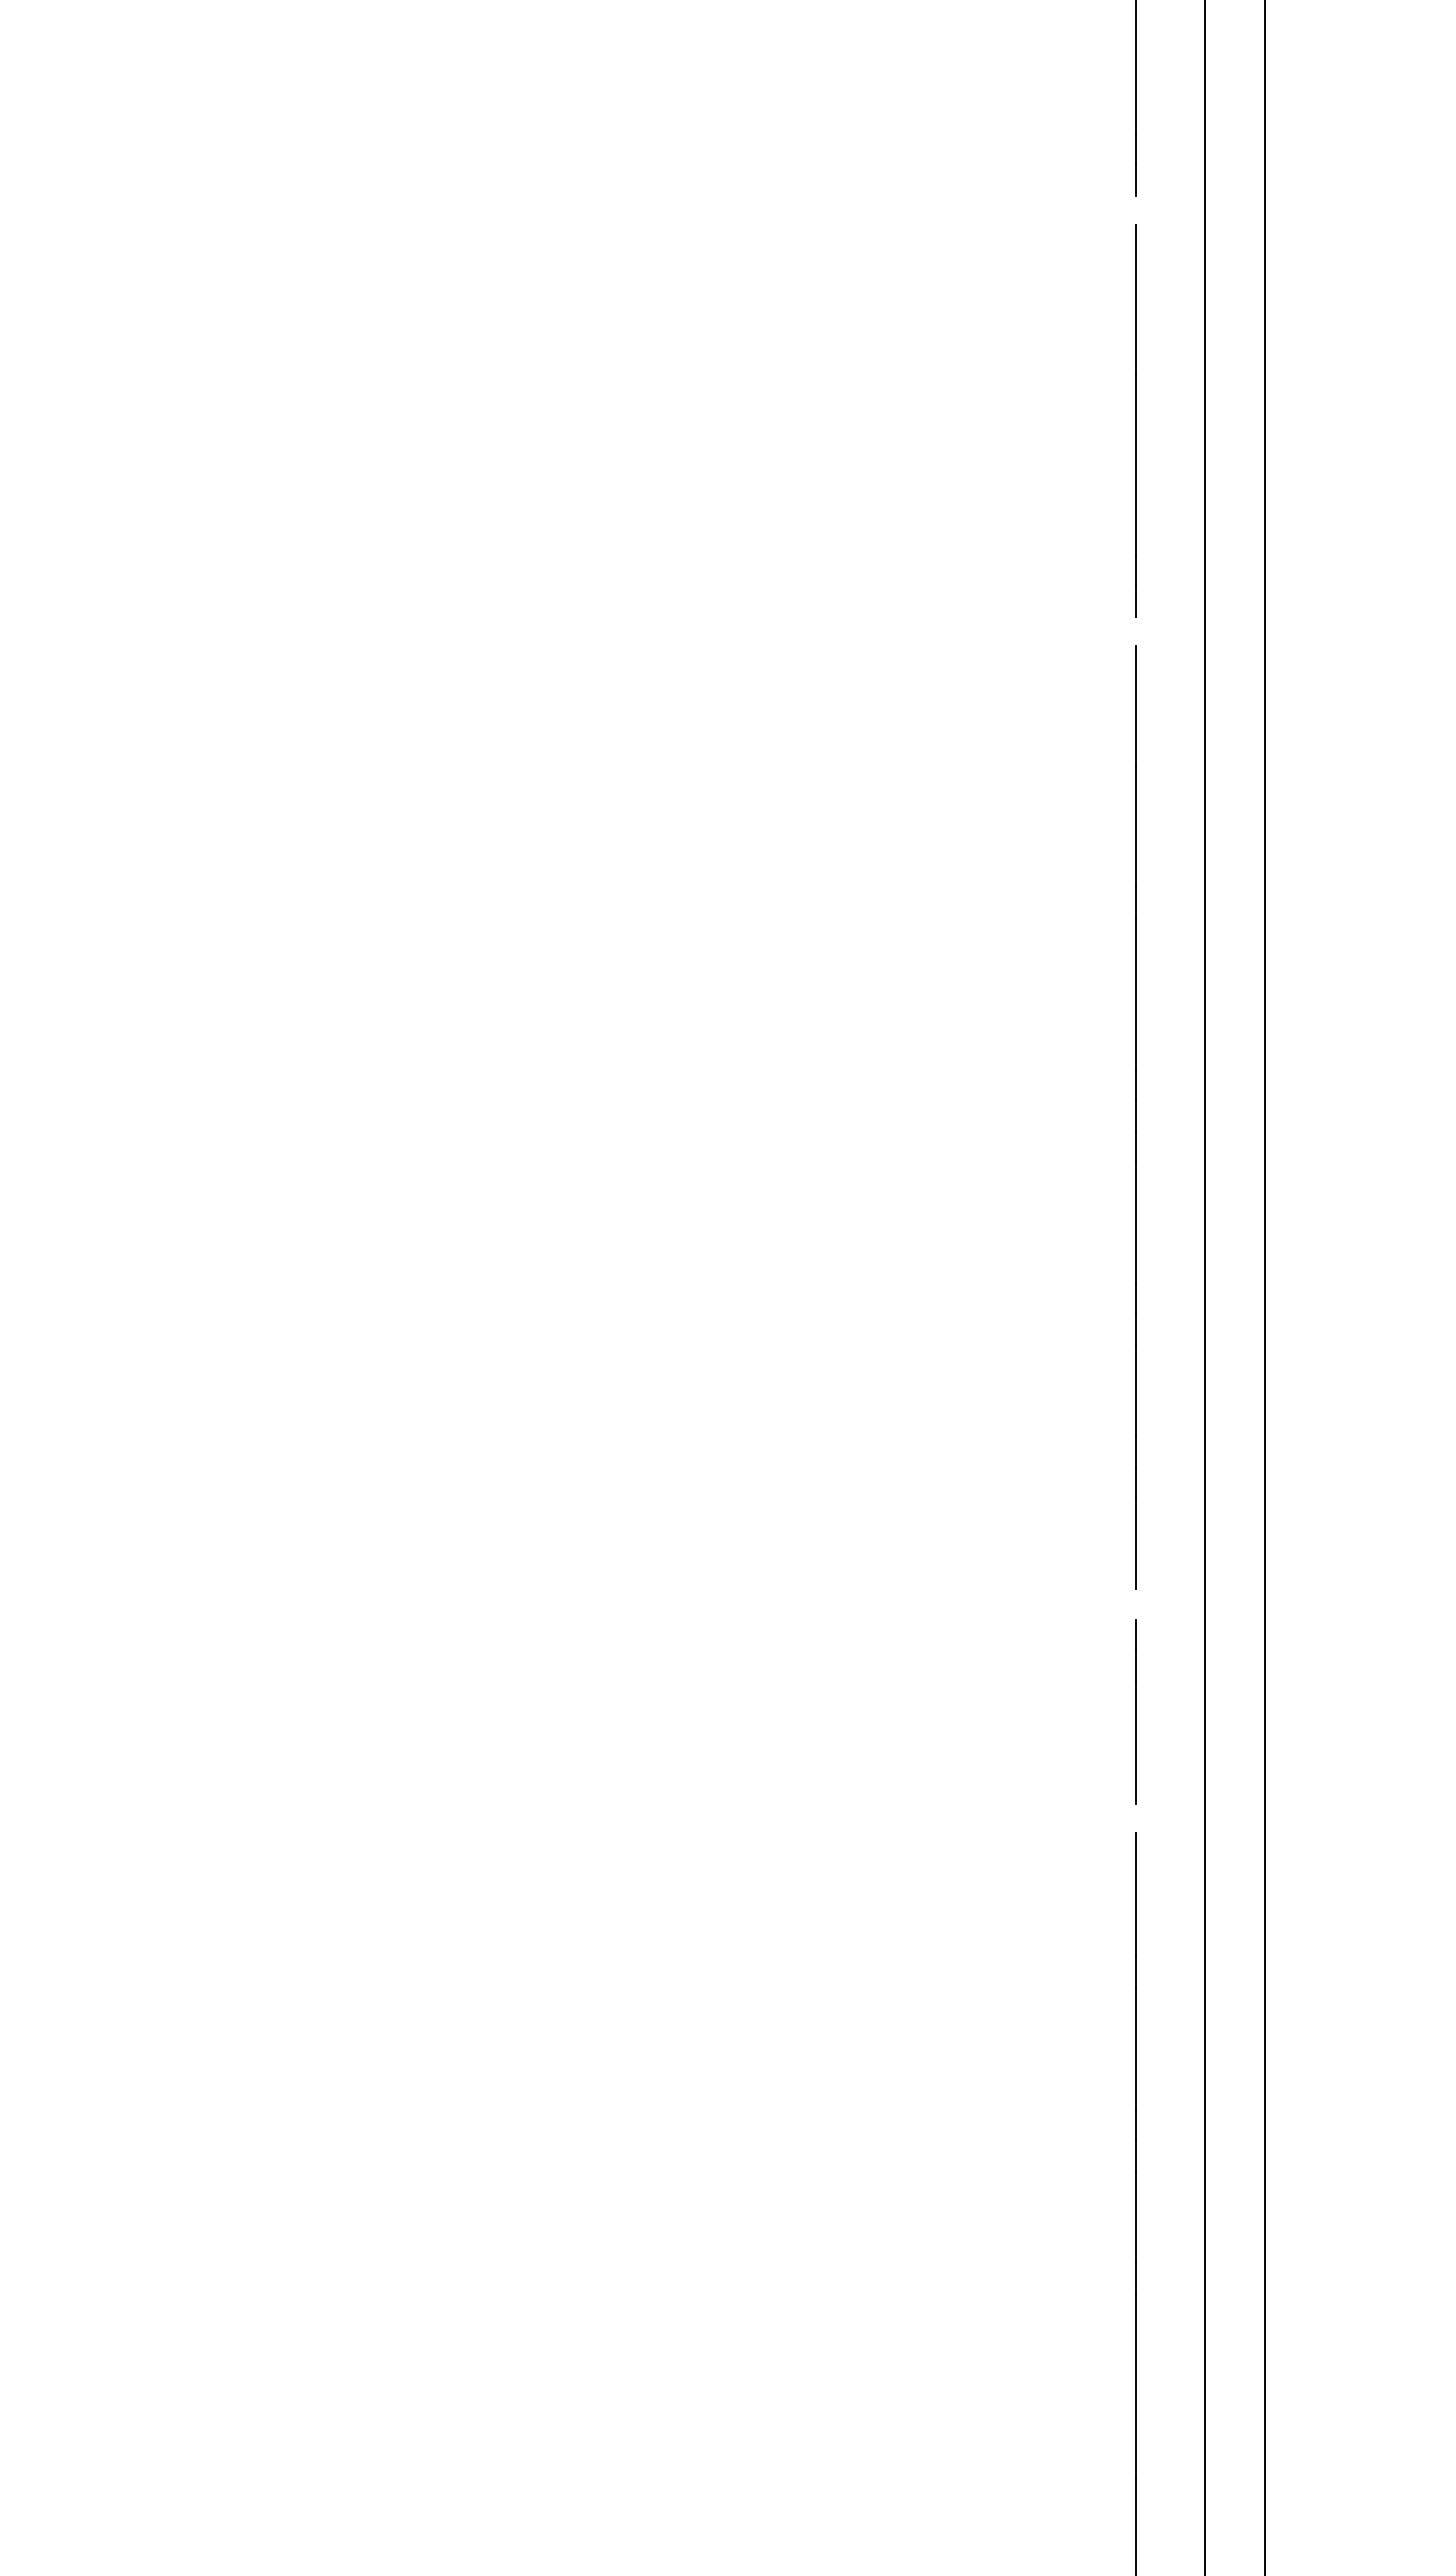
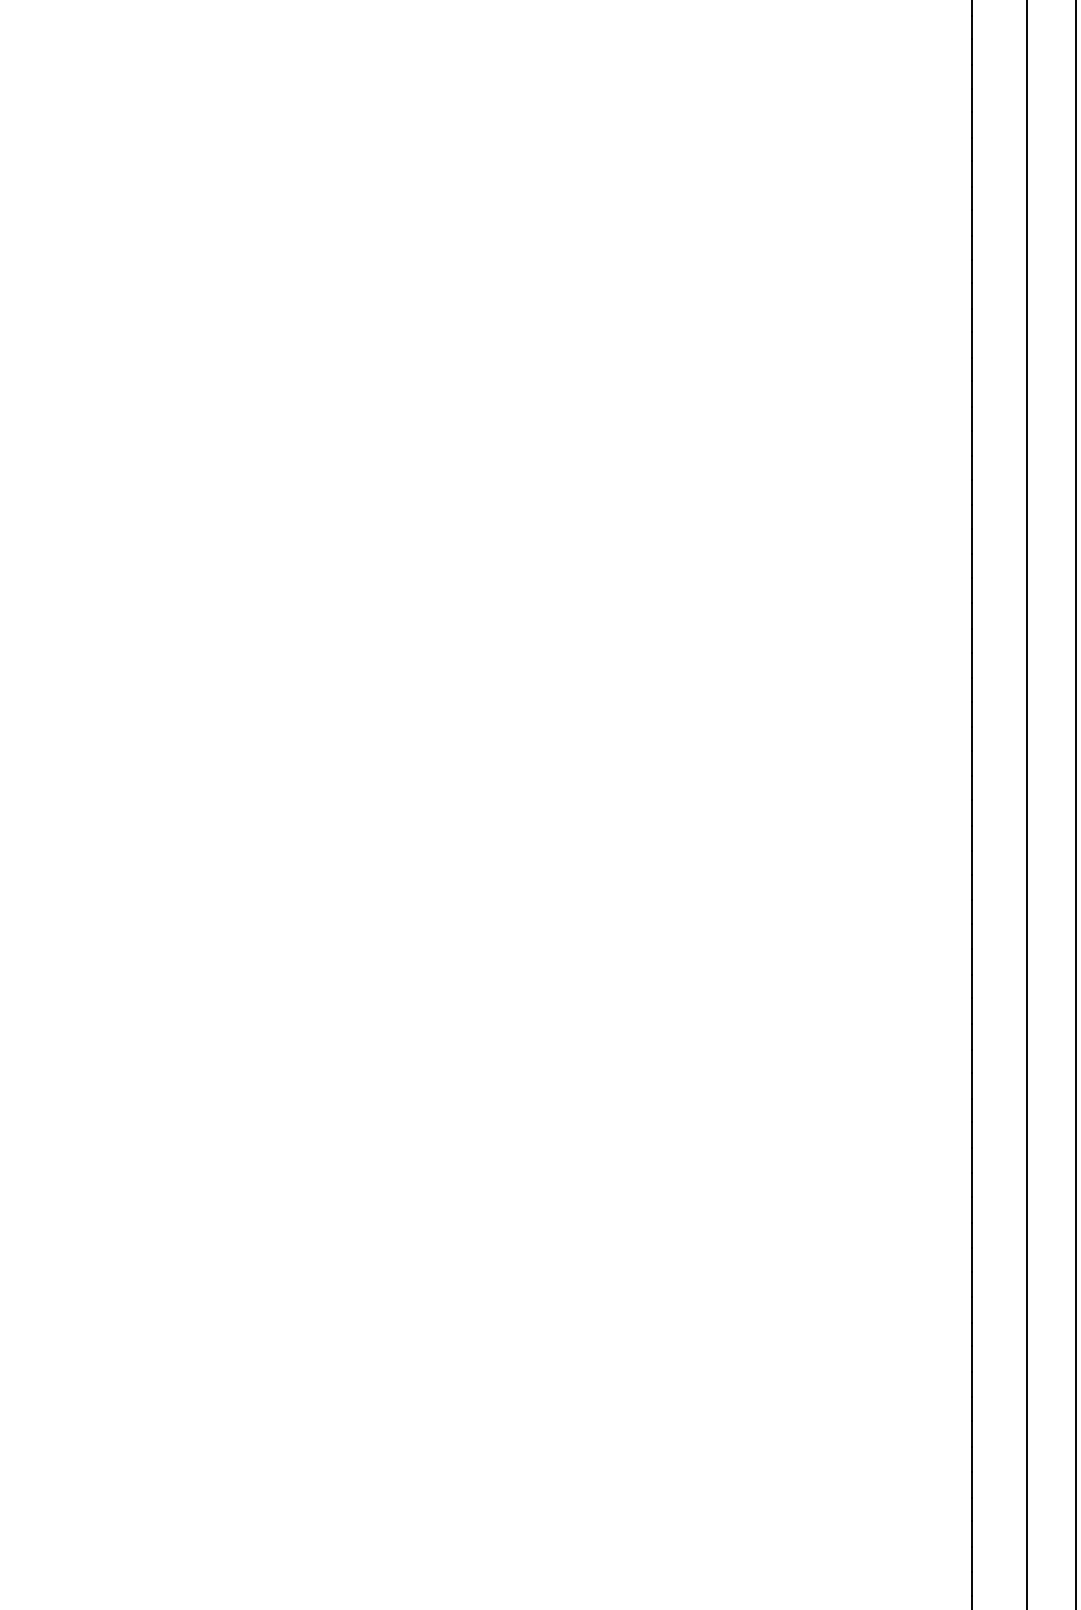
line: (1136, 209) -> (971, 26), added
line: (1136, 630) -> (971, 369), added
line: (1136, 1604) -> (971, 1160), added
line: (1136, 1818) -> (971, 1334), added

